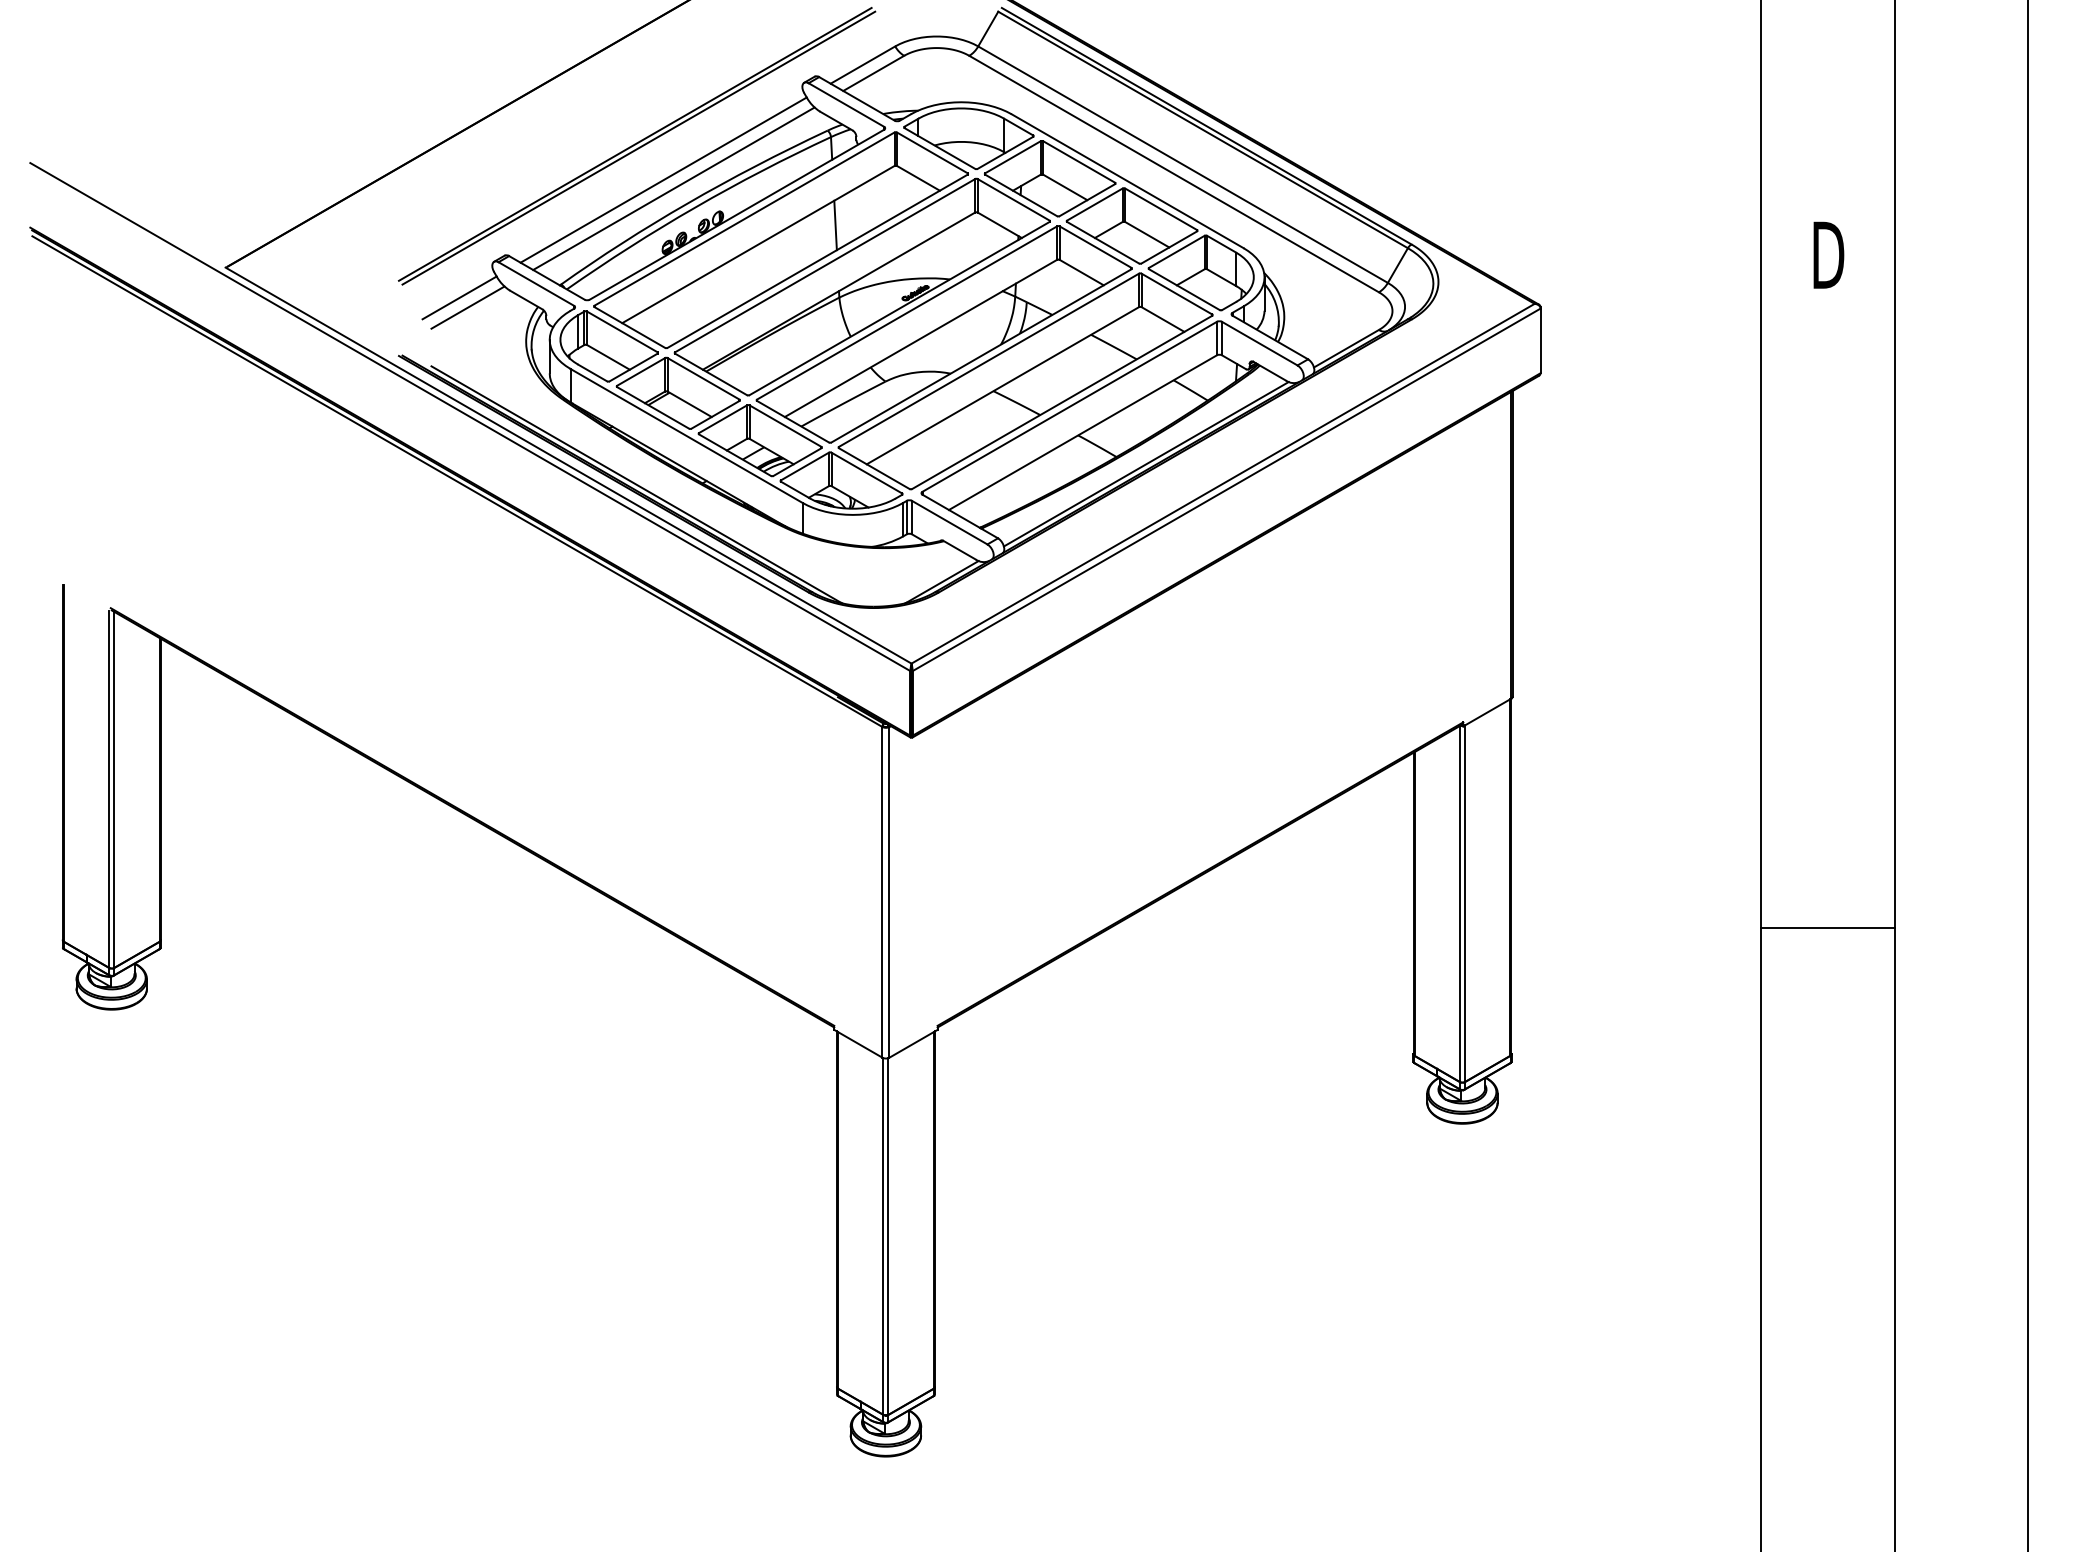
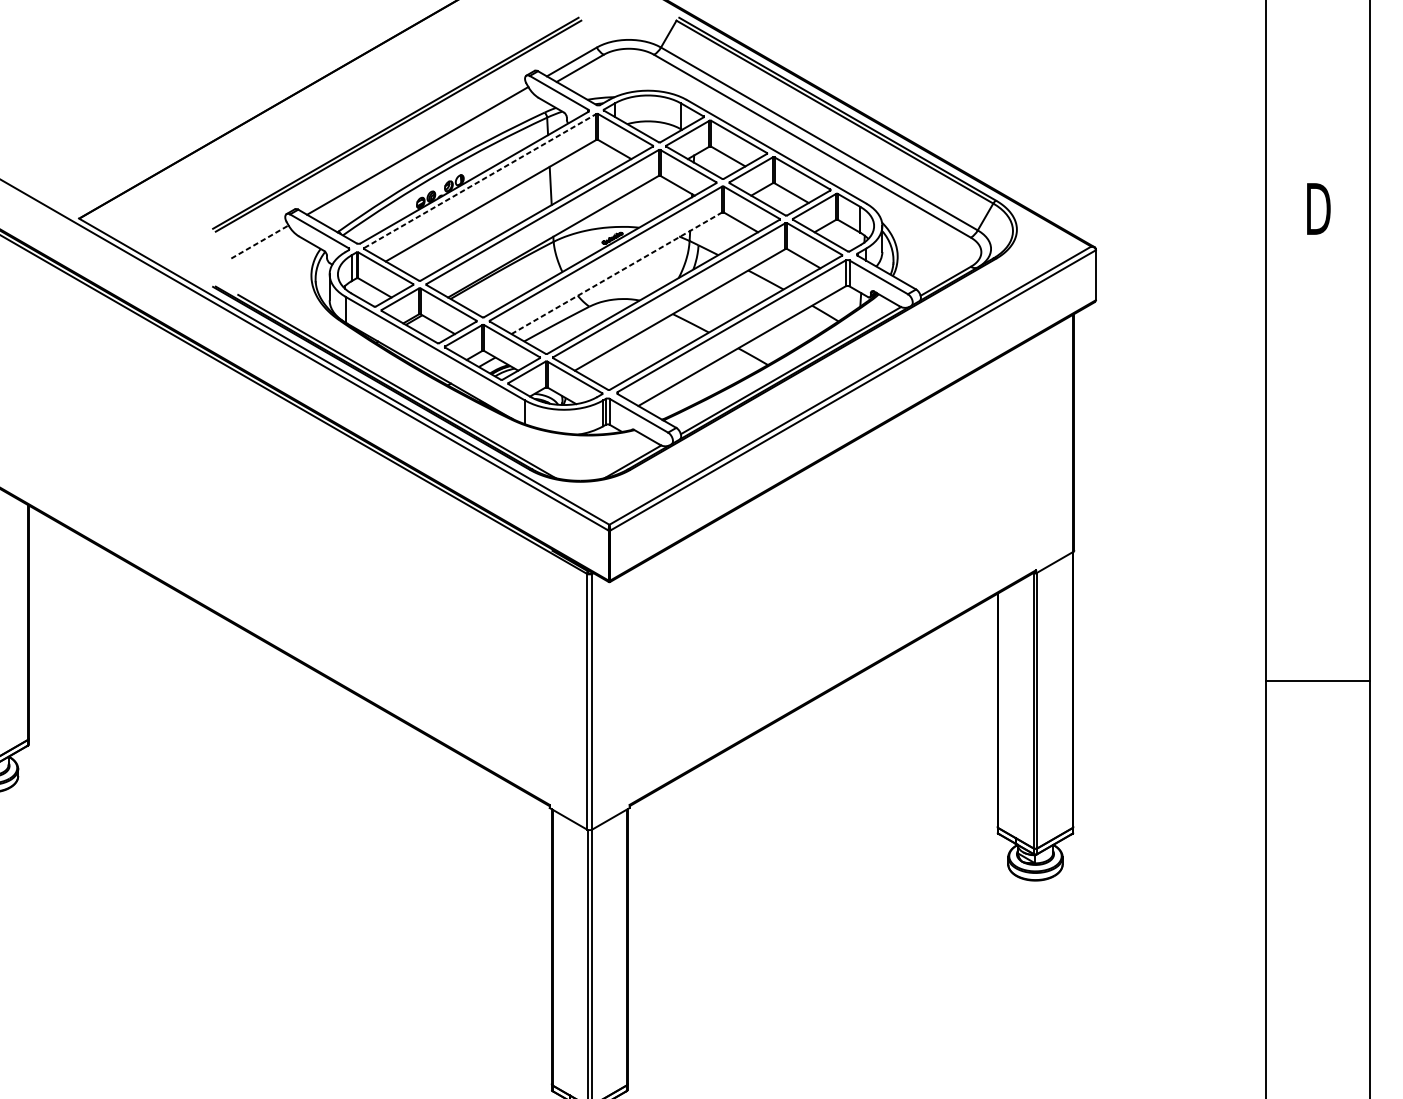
line: (673, 188) -> (425, 157), removed
line: (744, 218) -> (480, 180), solid -> dashed
line: (459, 297) -> (259, 241), solid -> dashed
line: (467, 307) -> (266, 249), removed
line: (921, 338) -> (617, 273), solid -> dashed
line: (1827, 927) -> (1317, 680), moved

